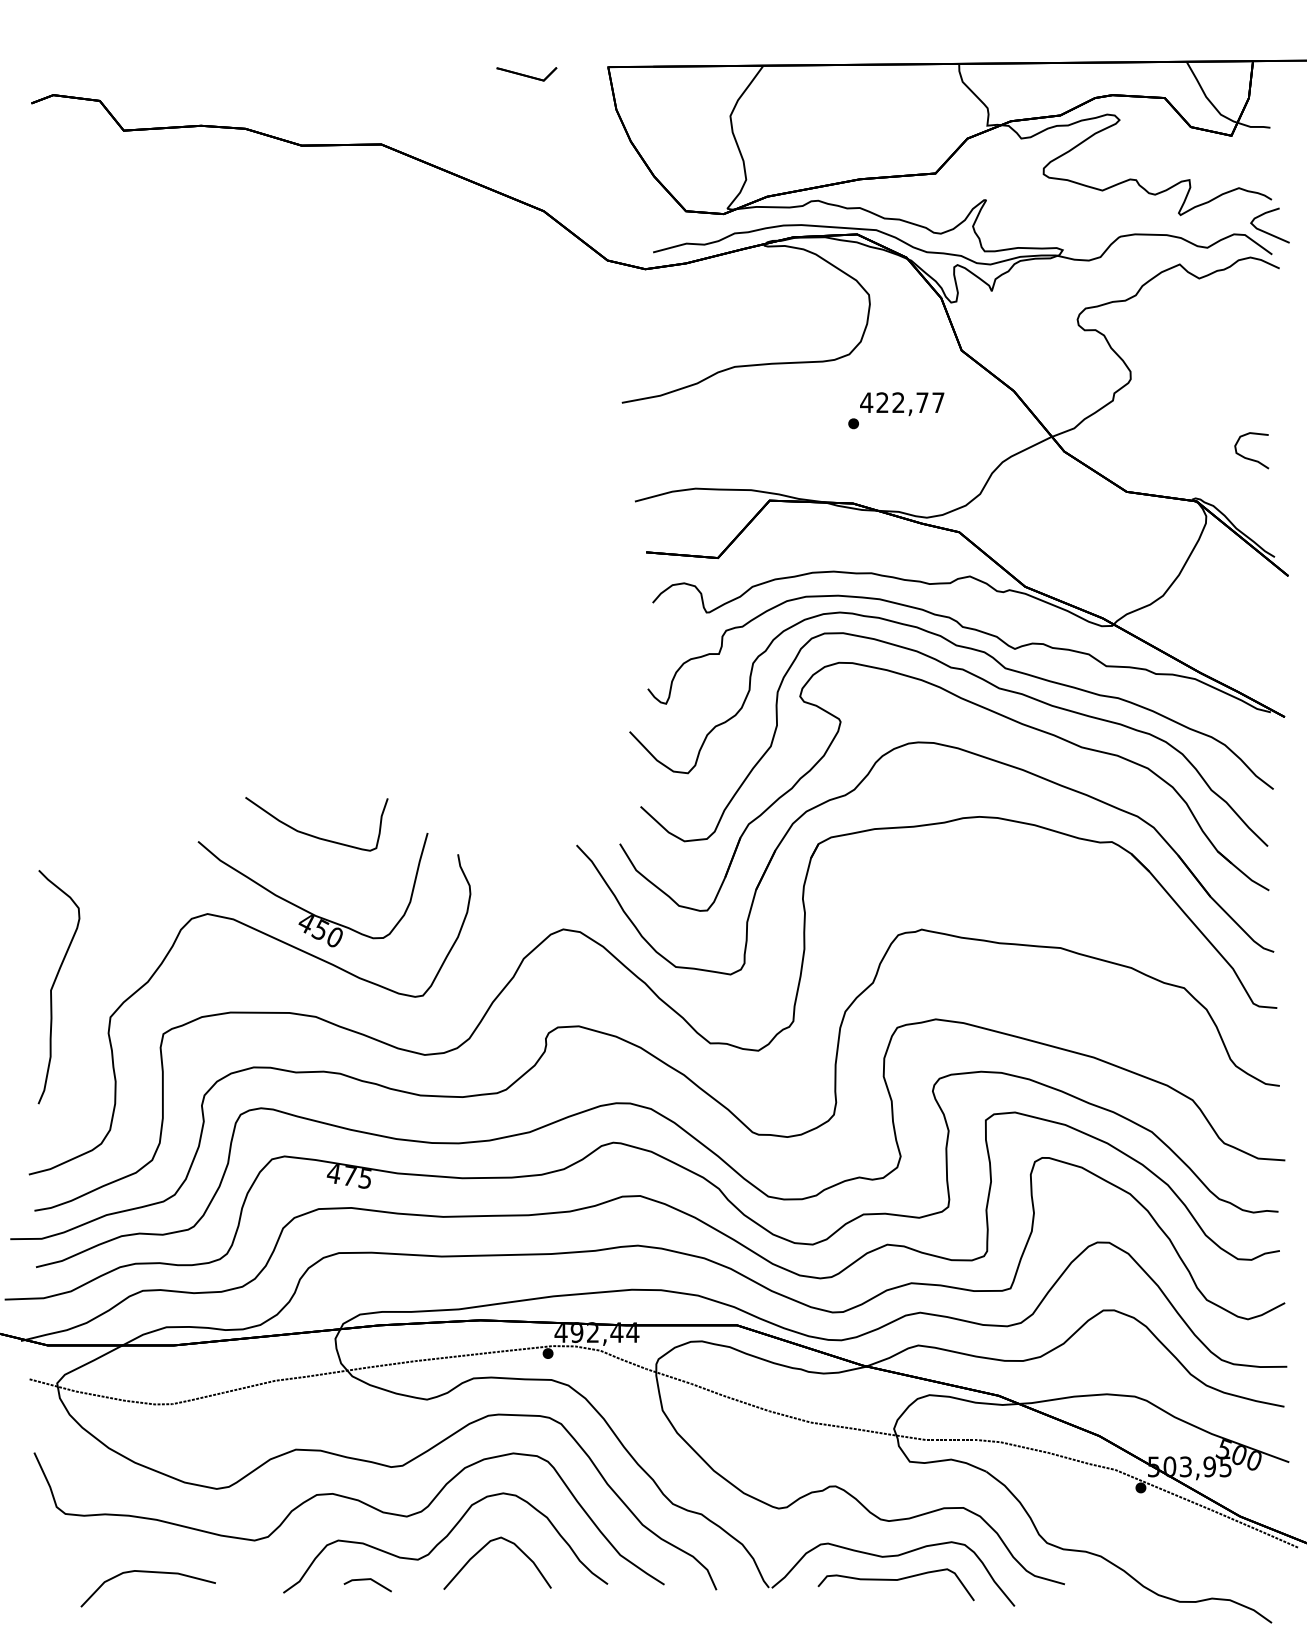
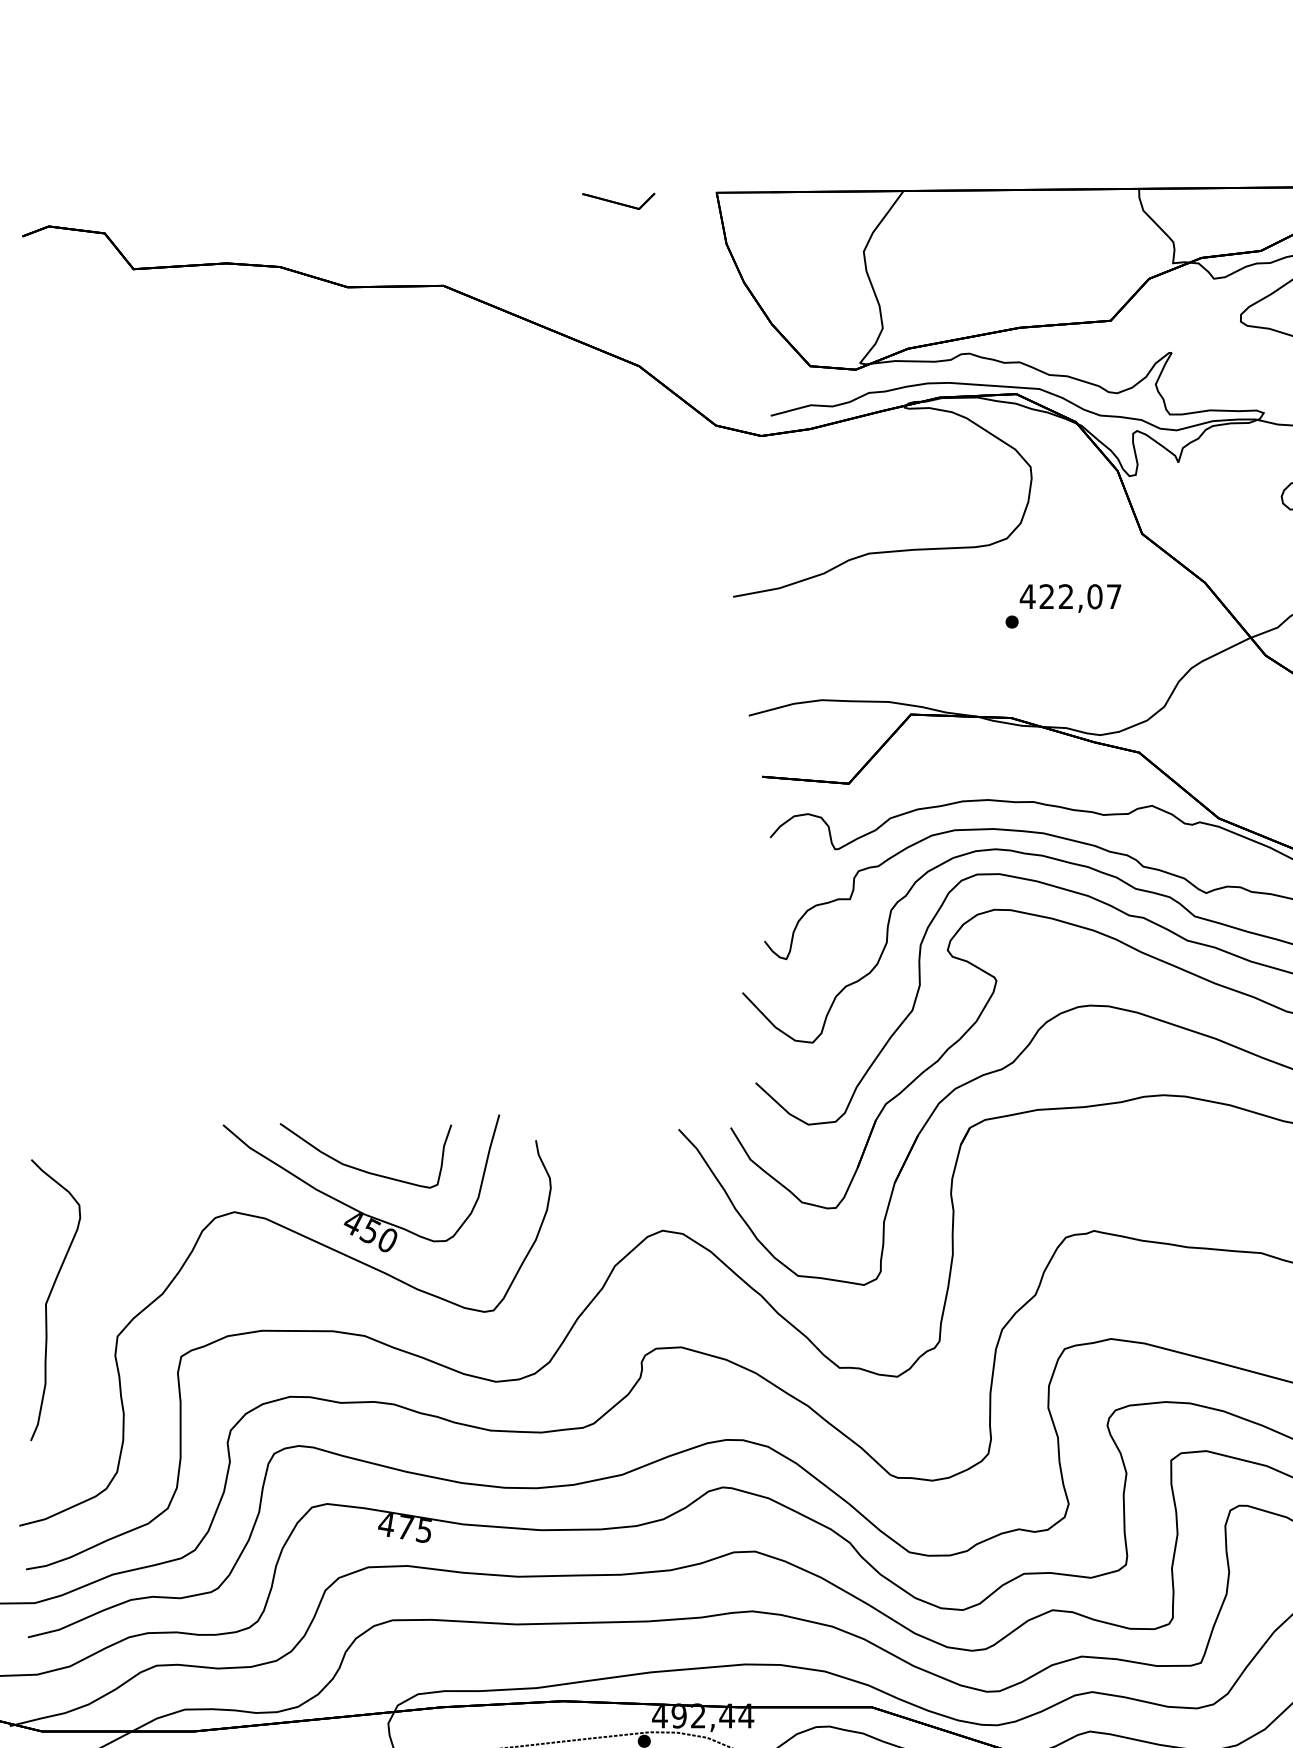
text: (922, 402) -> (1094, 596), 422,77 -> 422,07
part: (311, 834) -> (359, 1168), moved

